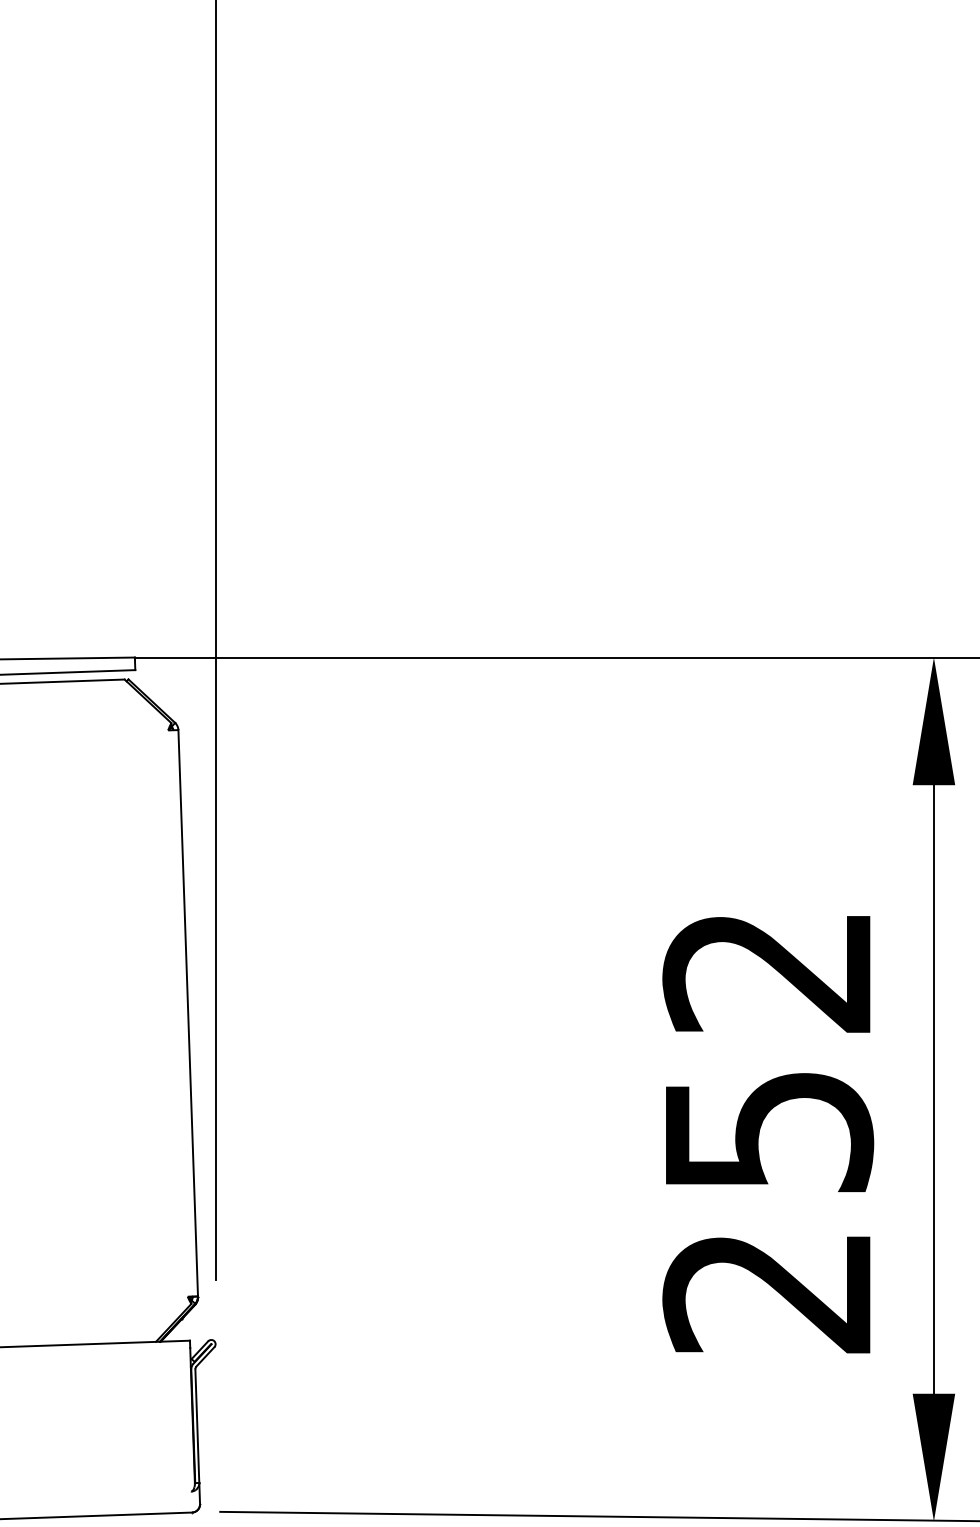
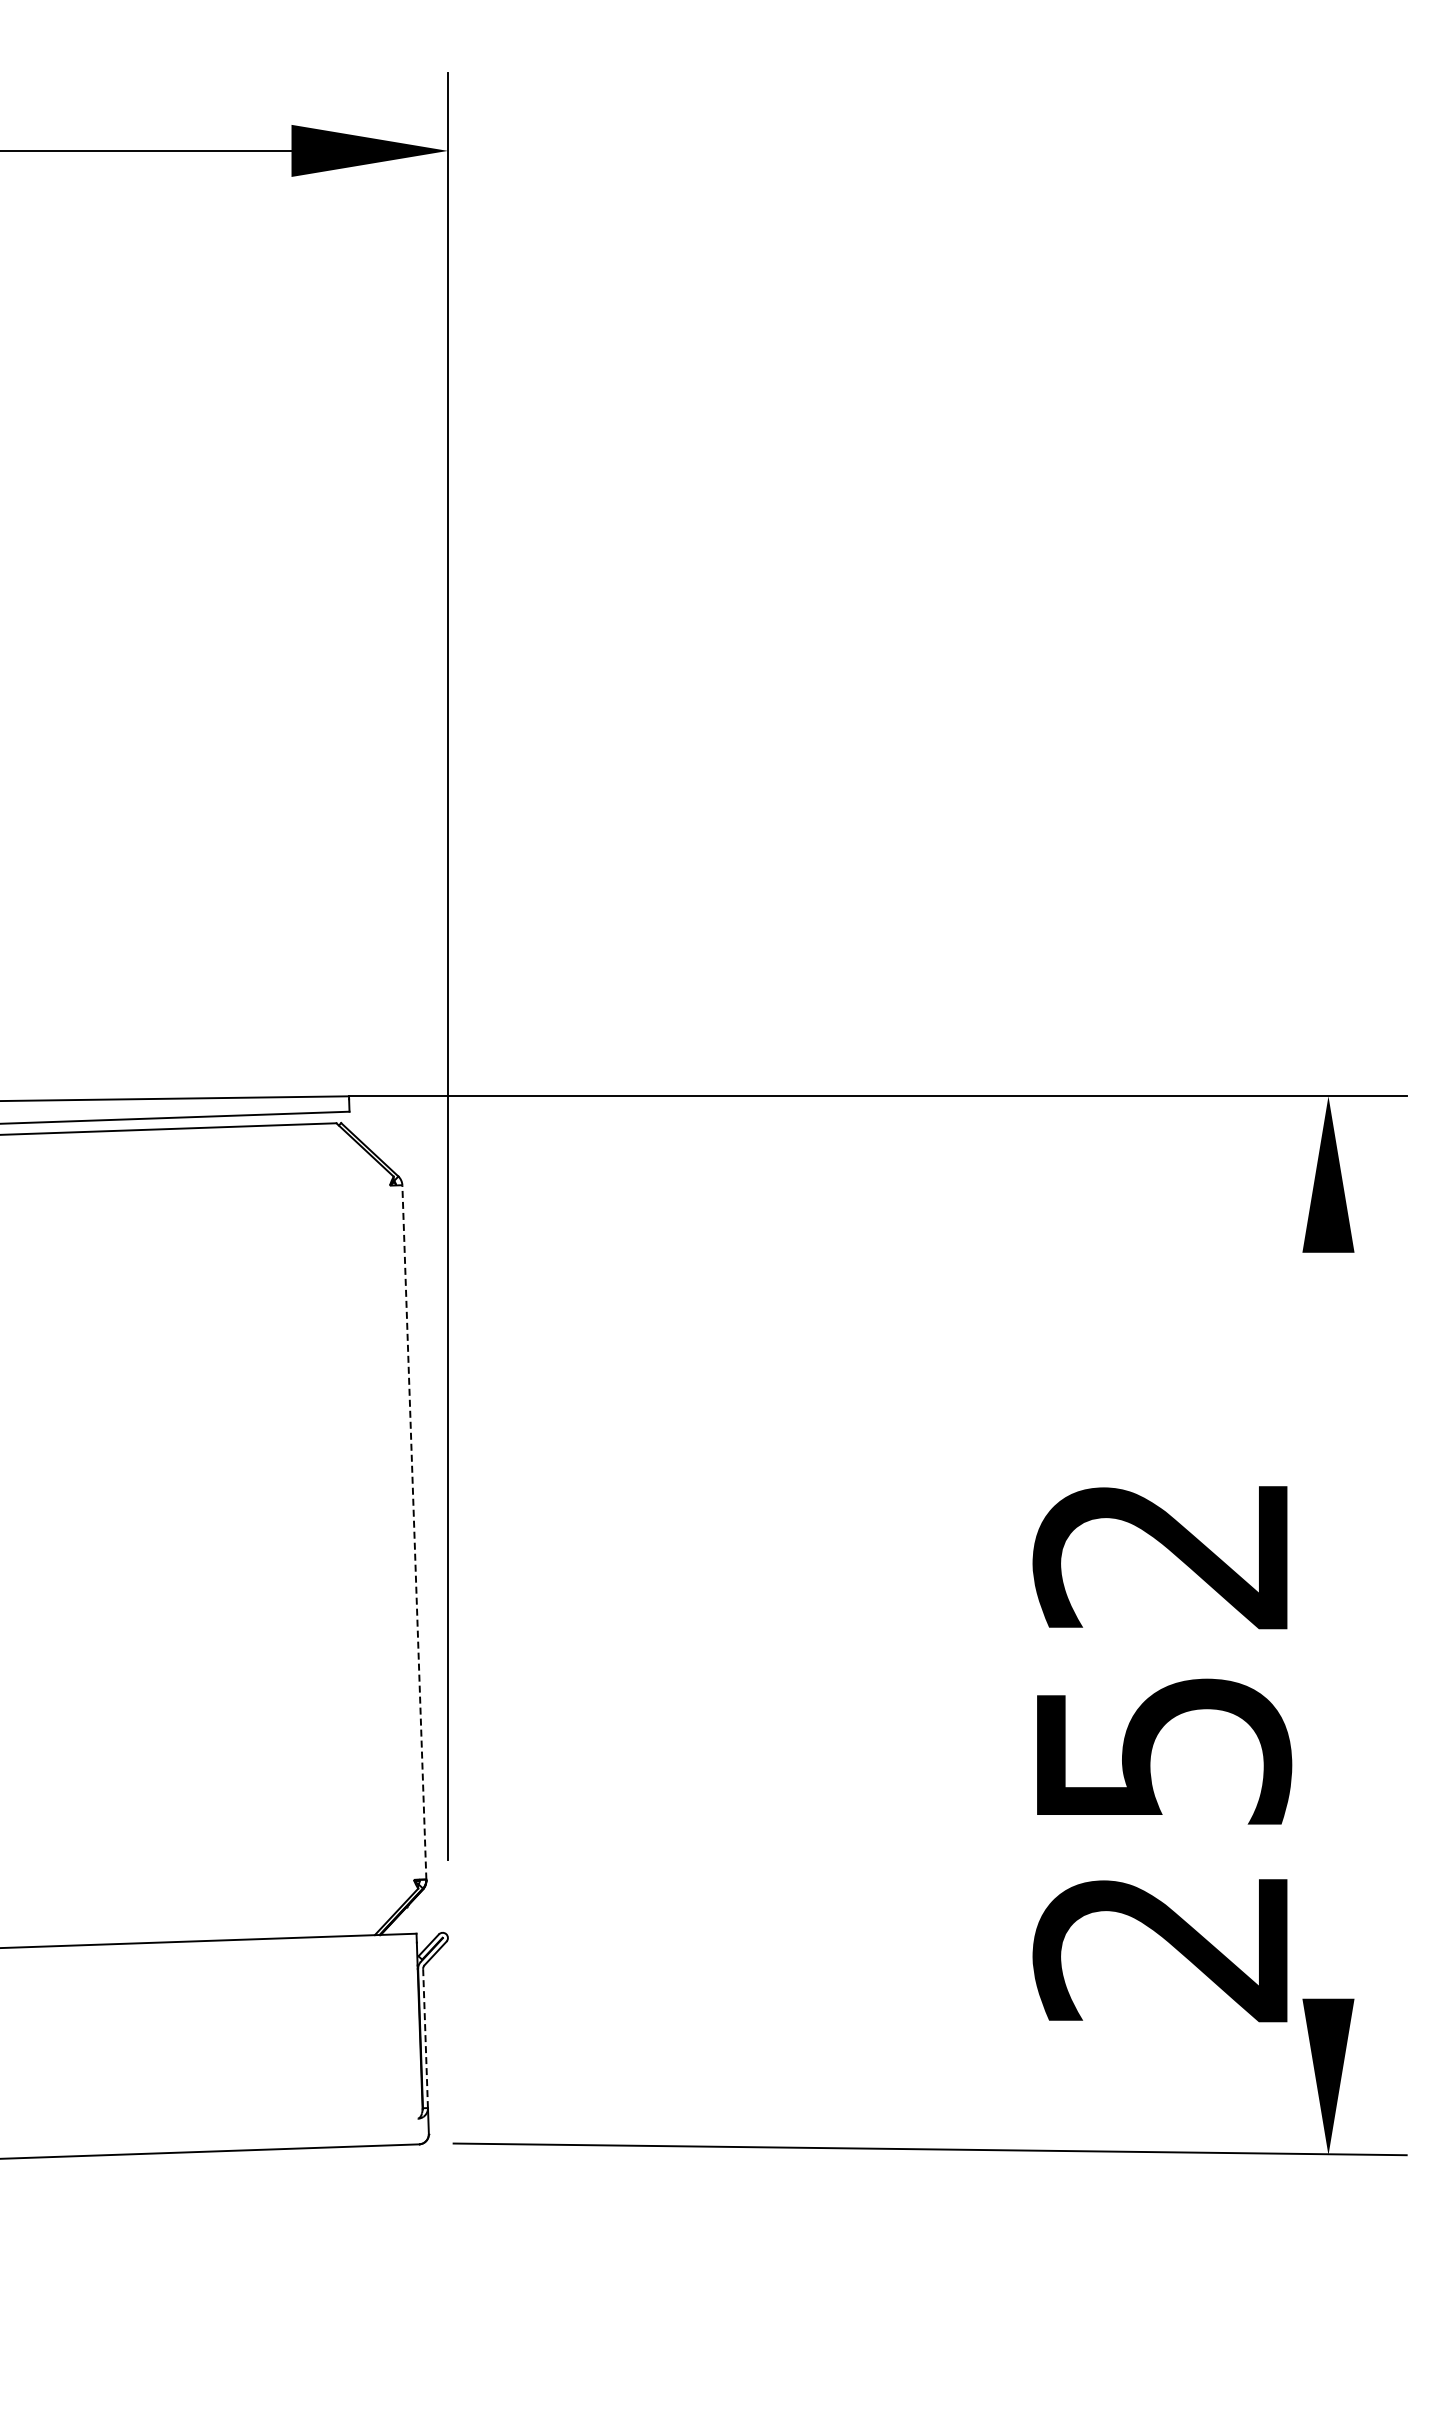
line: (188, 1012) -> (414, 1531), solid -> dashed
line: (933, 1089) -> (1328, 1625), removed
text: (768, 1134) -> (1162, 1754), moved
line: (197, 1426) -> (425, 2038), solid -> dashed

